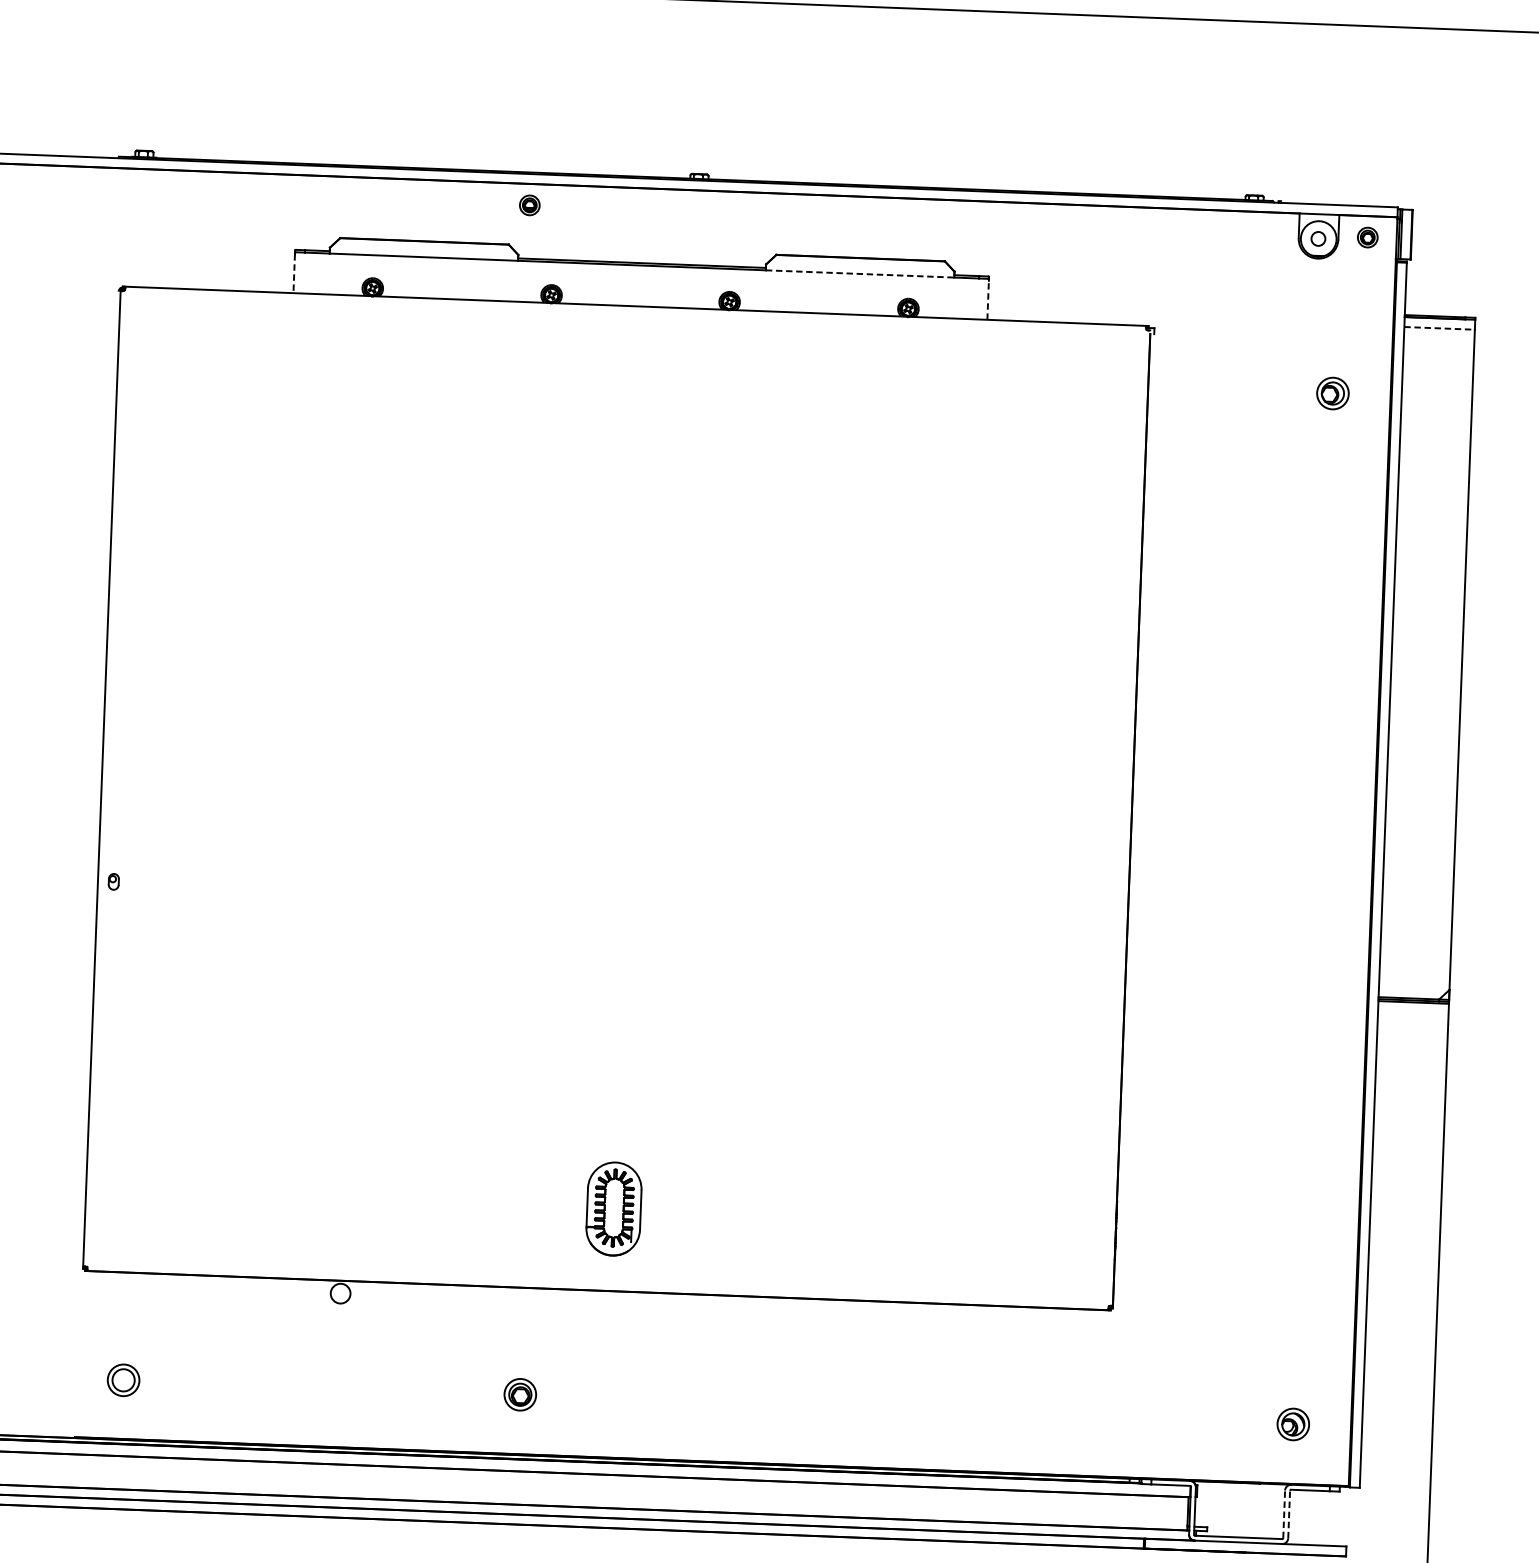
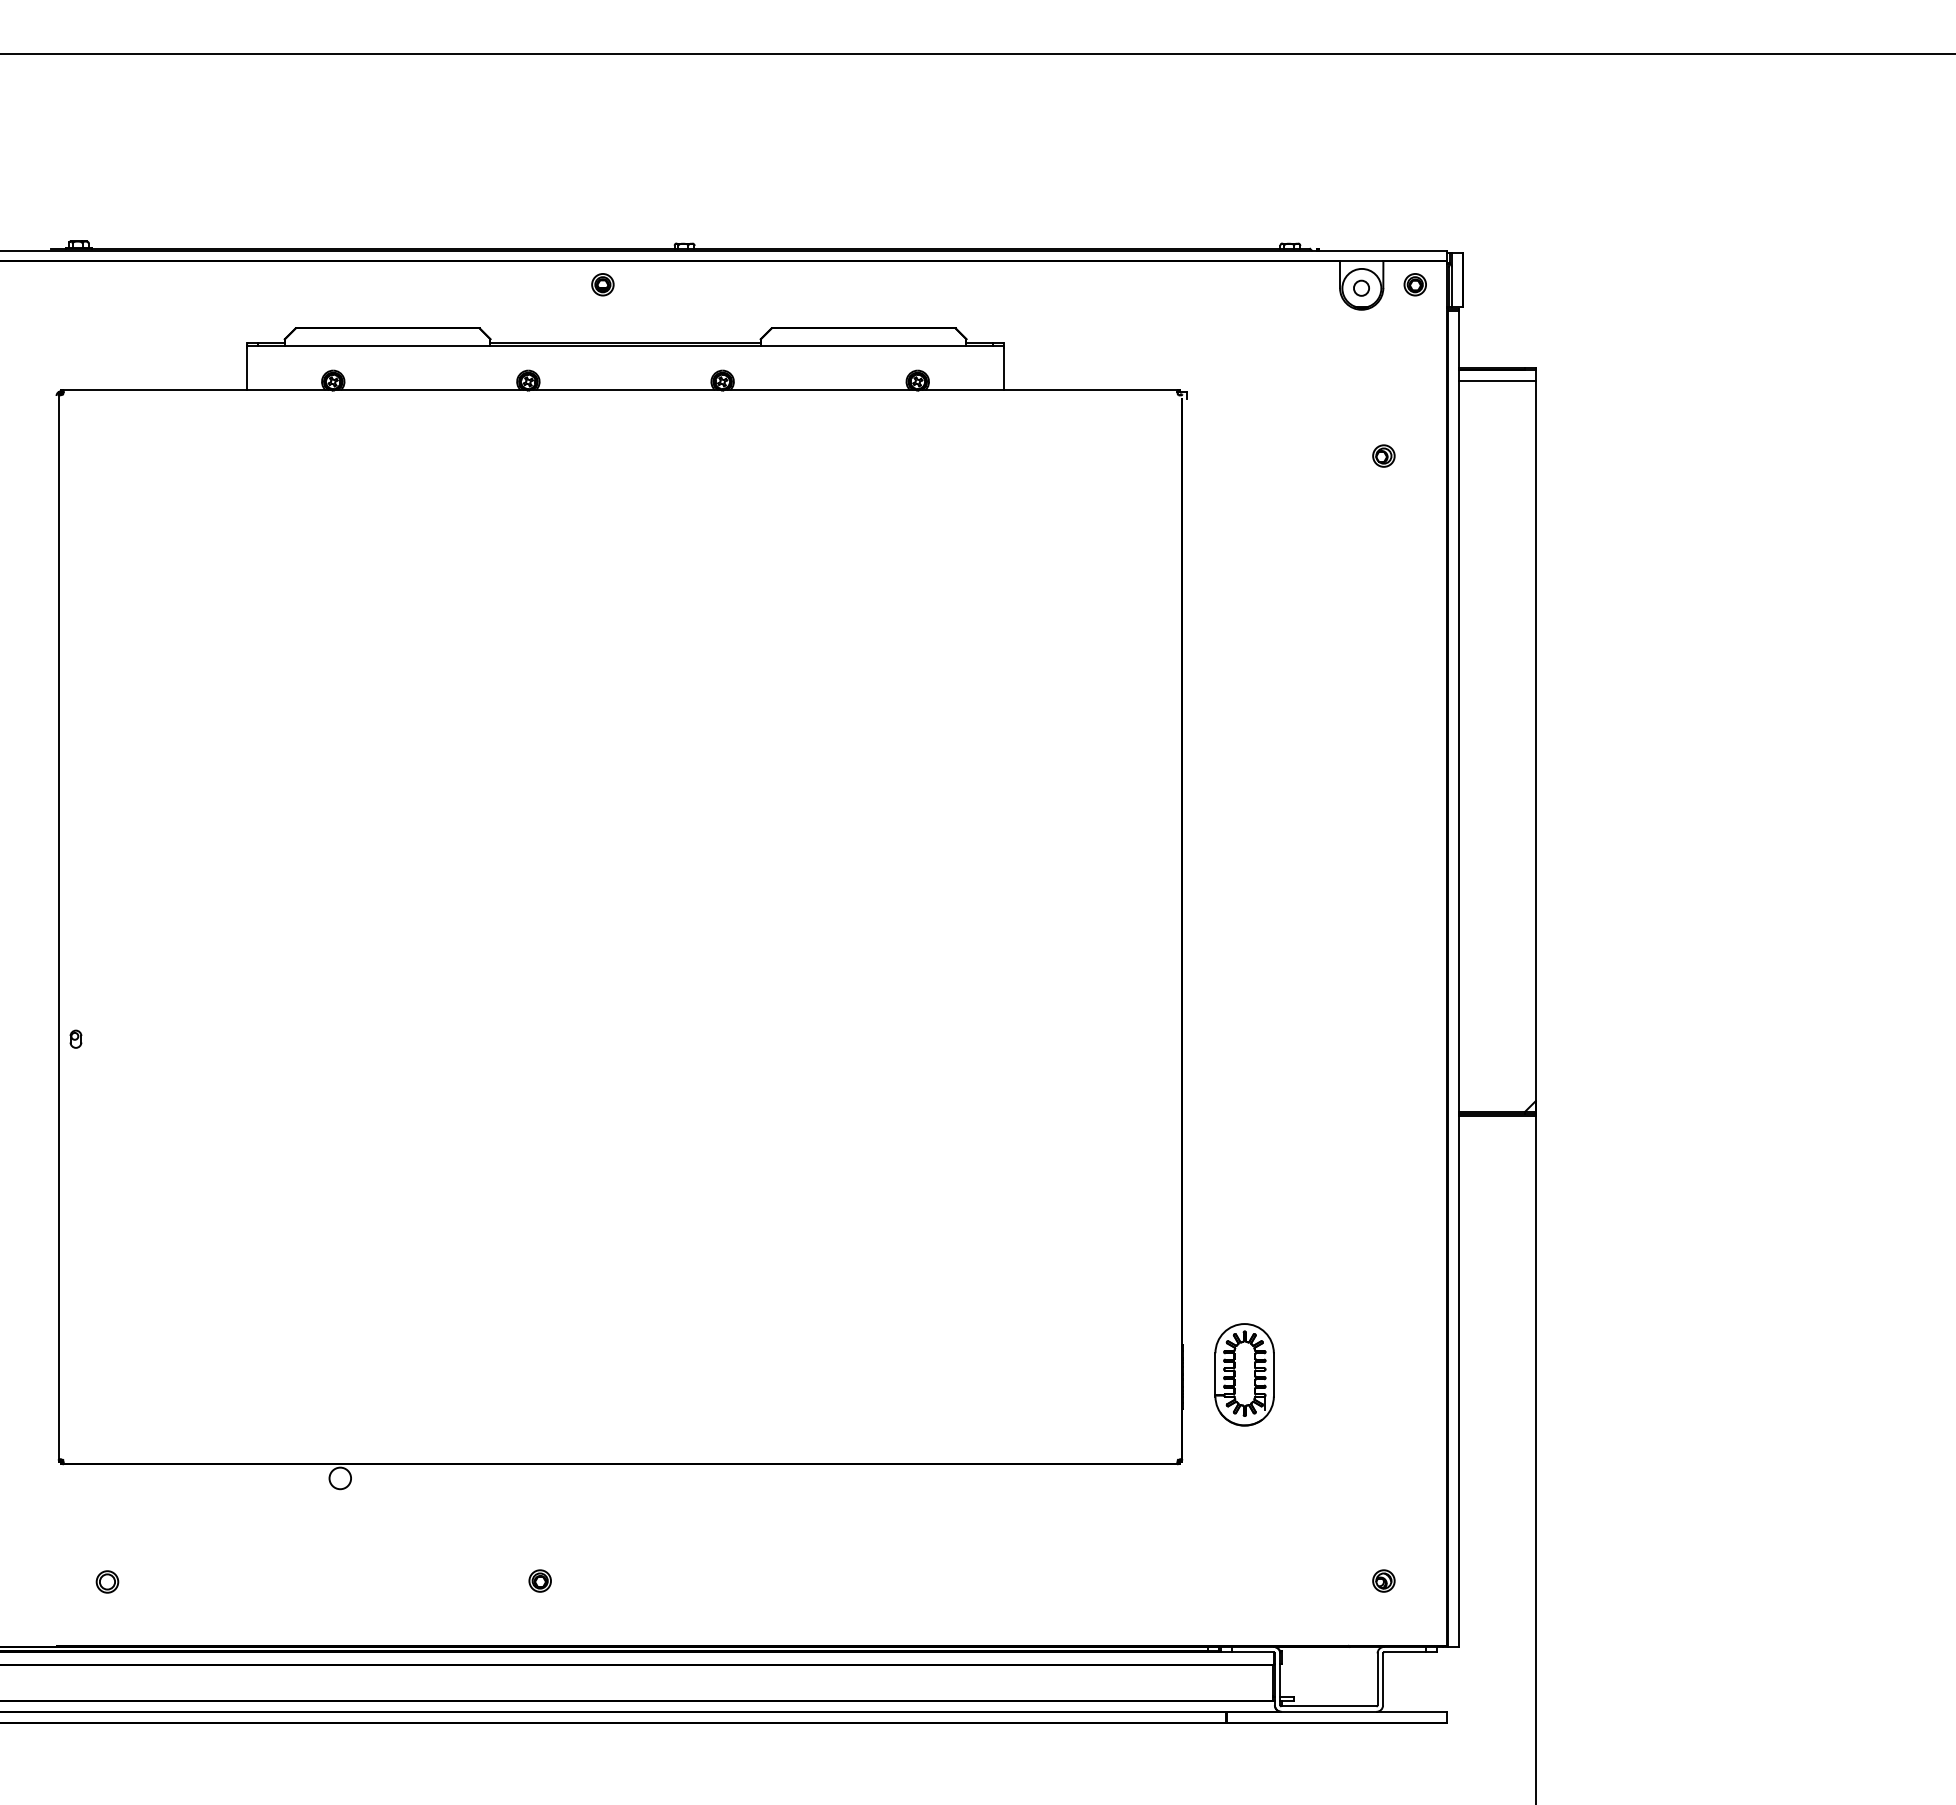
part: (529, 205) -> (602, 284), moved
line: (859, 273) -> (863, 345), dashed -> solid
line: (294, 274) -> (247, 369), dashed -> solid
line: (988, 299) -> (1004, 368), dashed -> solid
line: (1439, 328) -> (1497, 380), dashed -> solid
part: (1332, 392) -> (1383, 455), size x0.62
part: (613, 1208) -> (1244, 1374), moved
part: (123, 1379) -> (107, 1581), size x0.62
part: (519, 1394) -> (539, 1580), size x0.62
part: (1293, 1423) -> (1383, 1580), size x0.62
line: (1284, 1514) -> (1377, 1679), dashed -> solid
line: (1289, 1514) -> (1383, 1679), dashed -> solid

